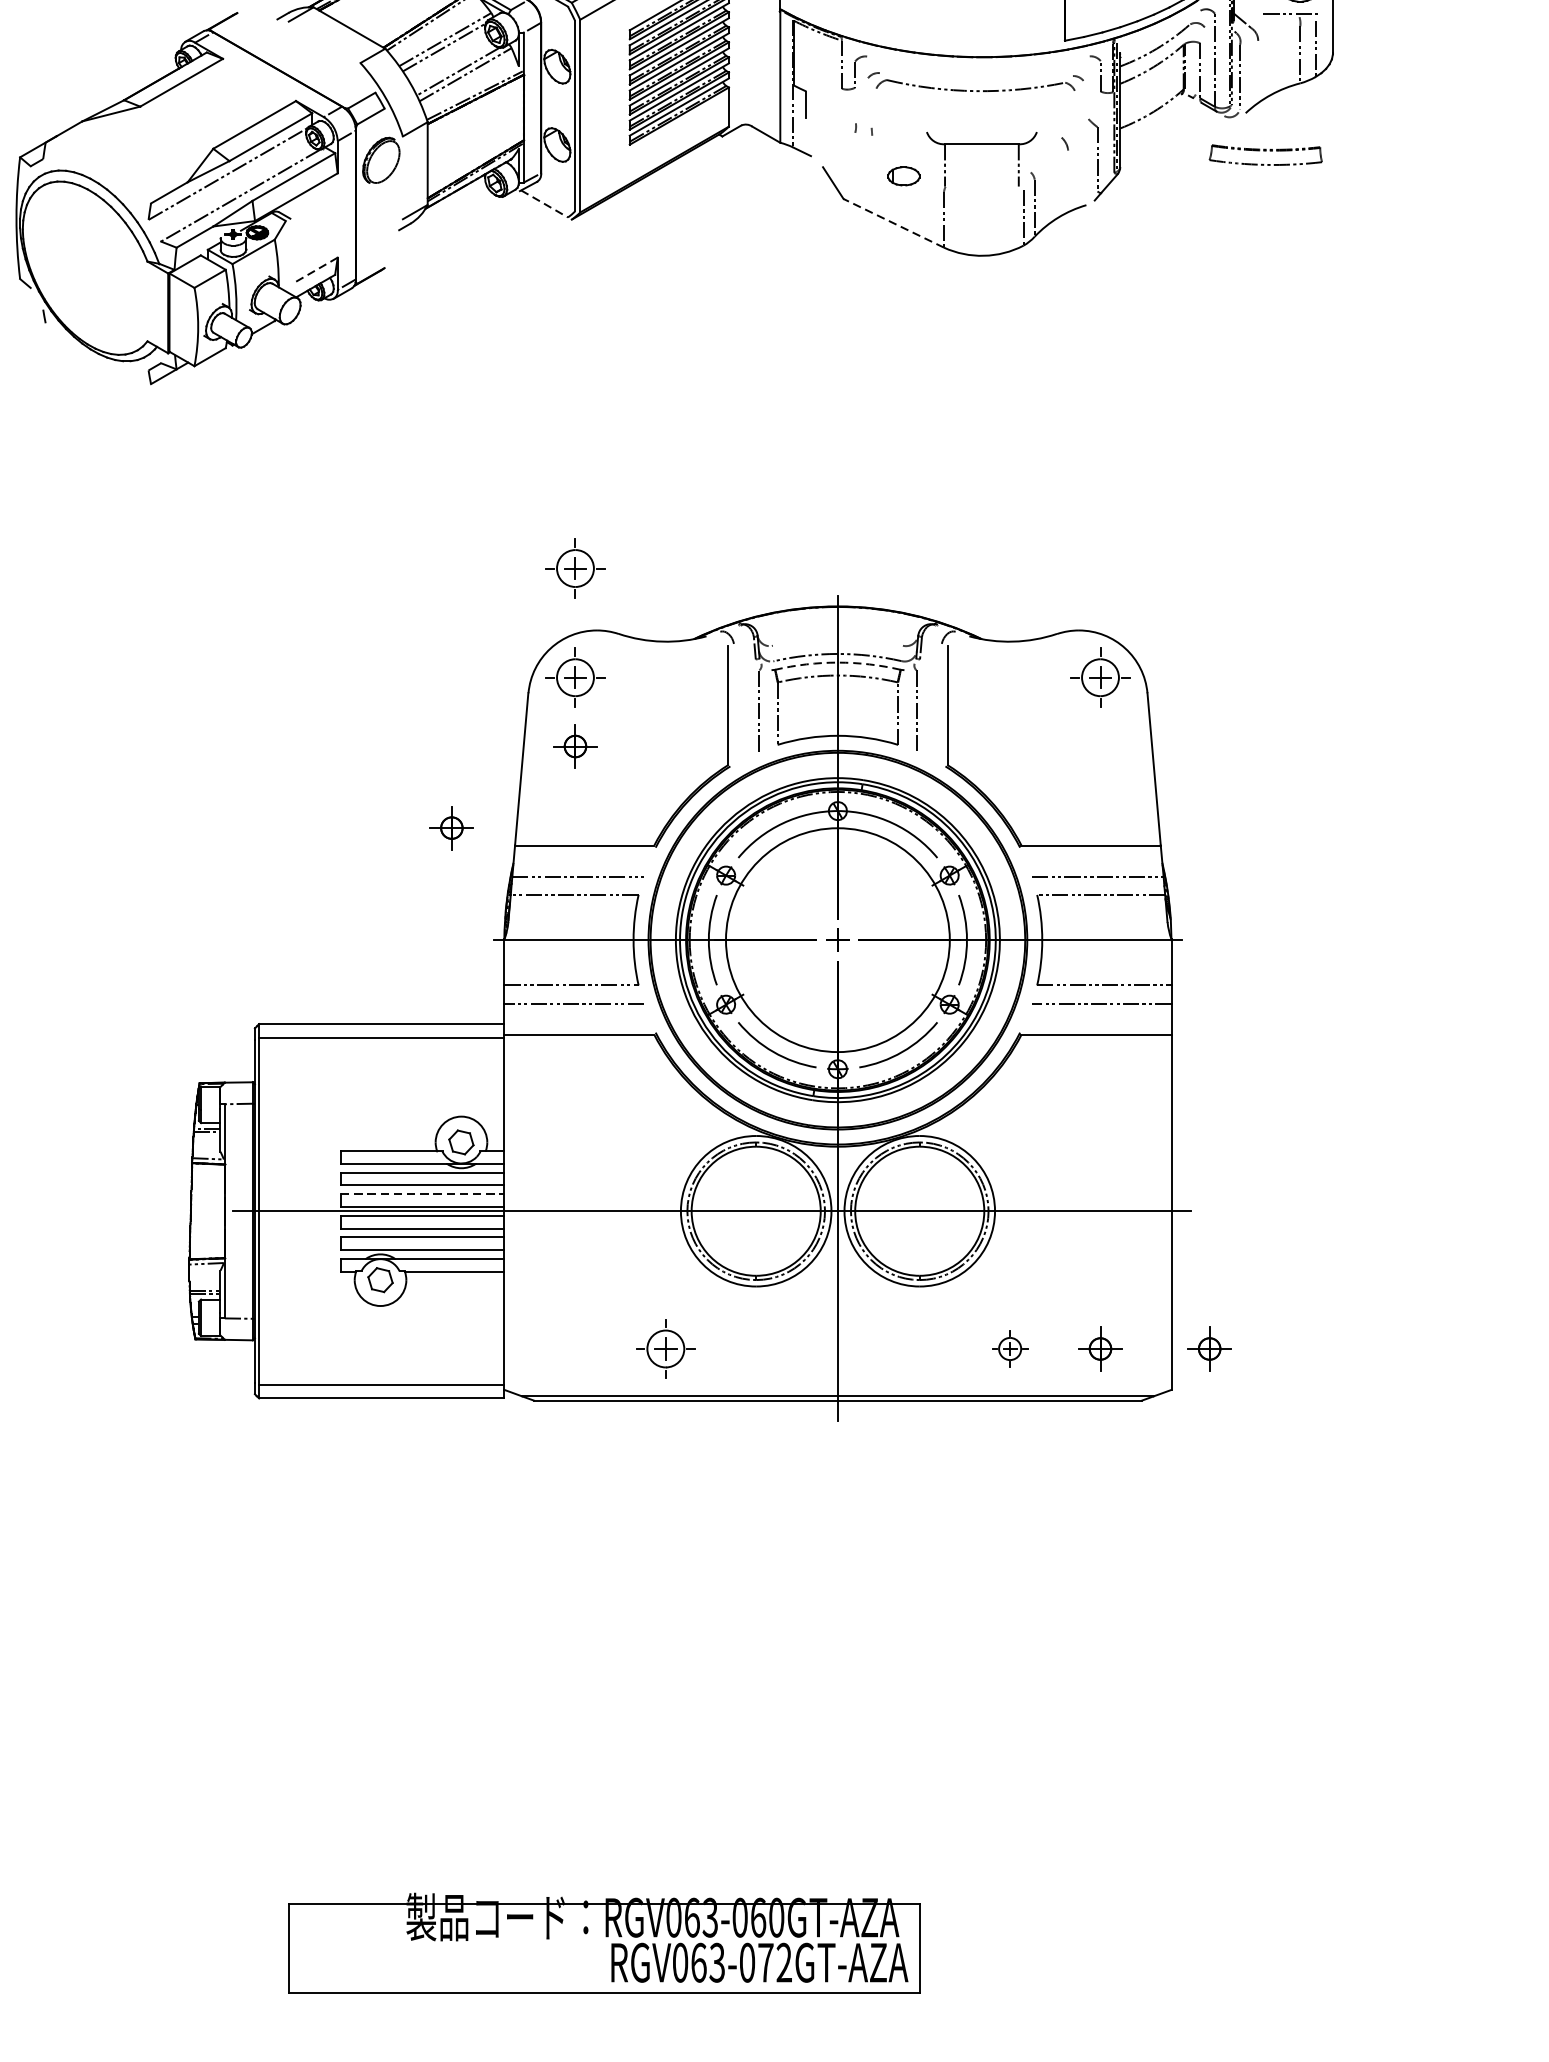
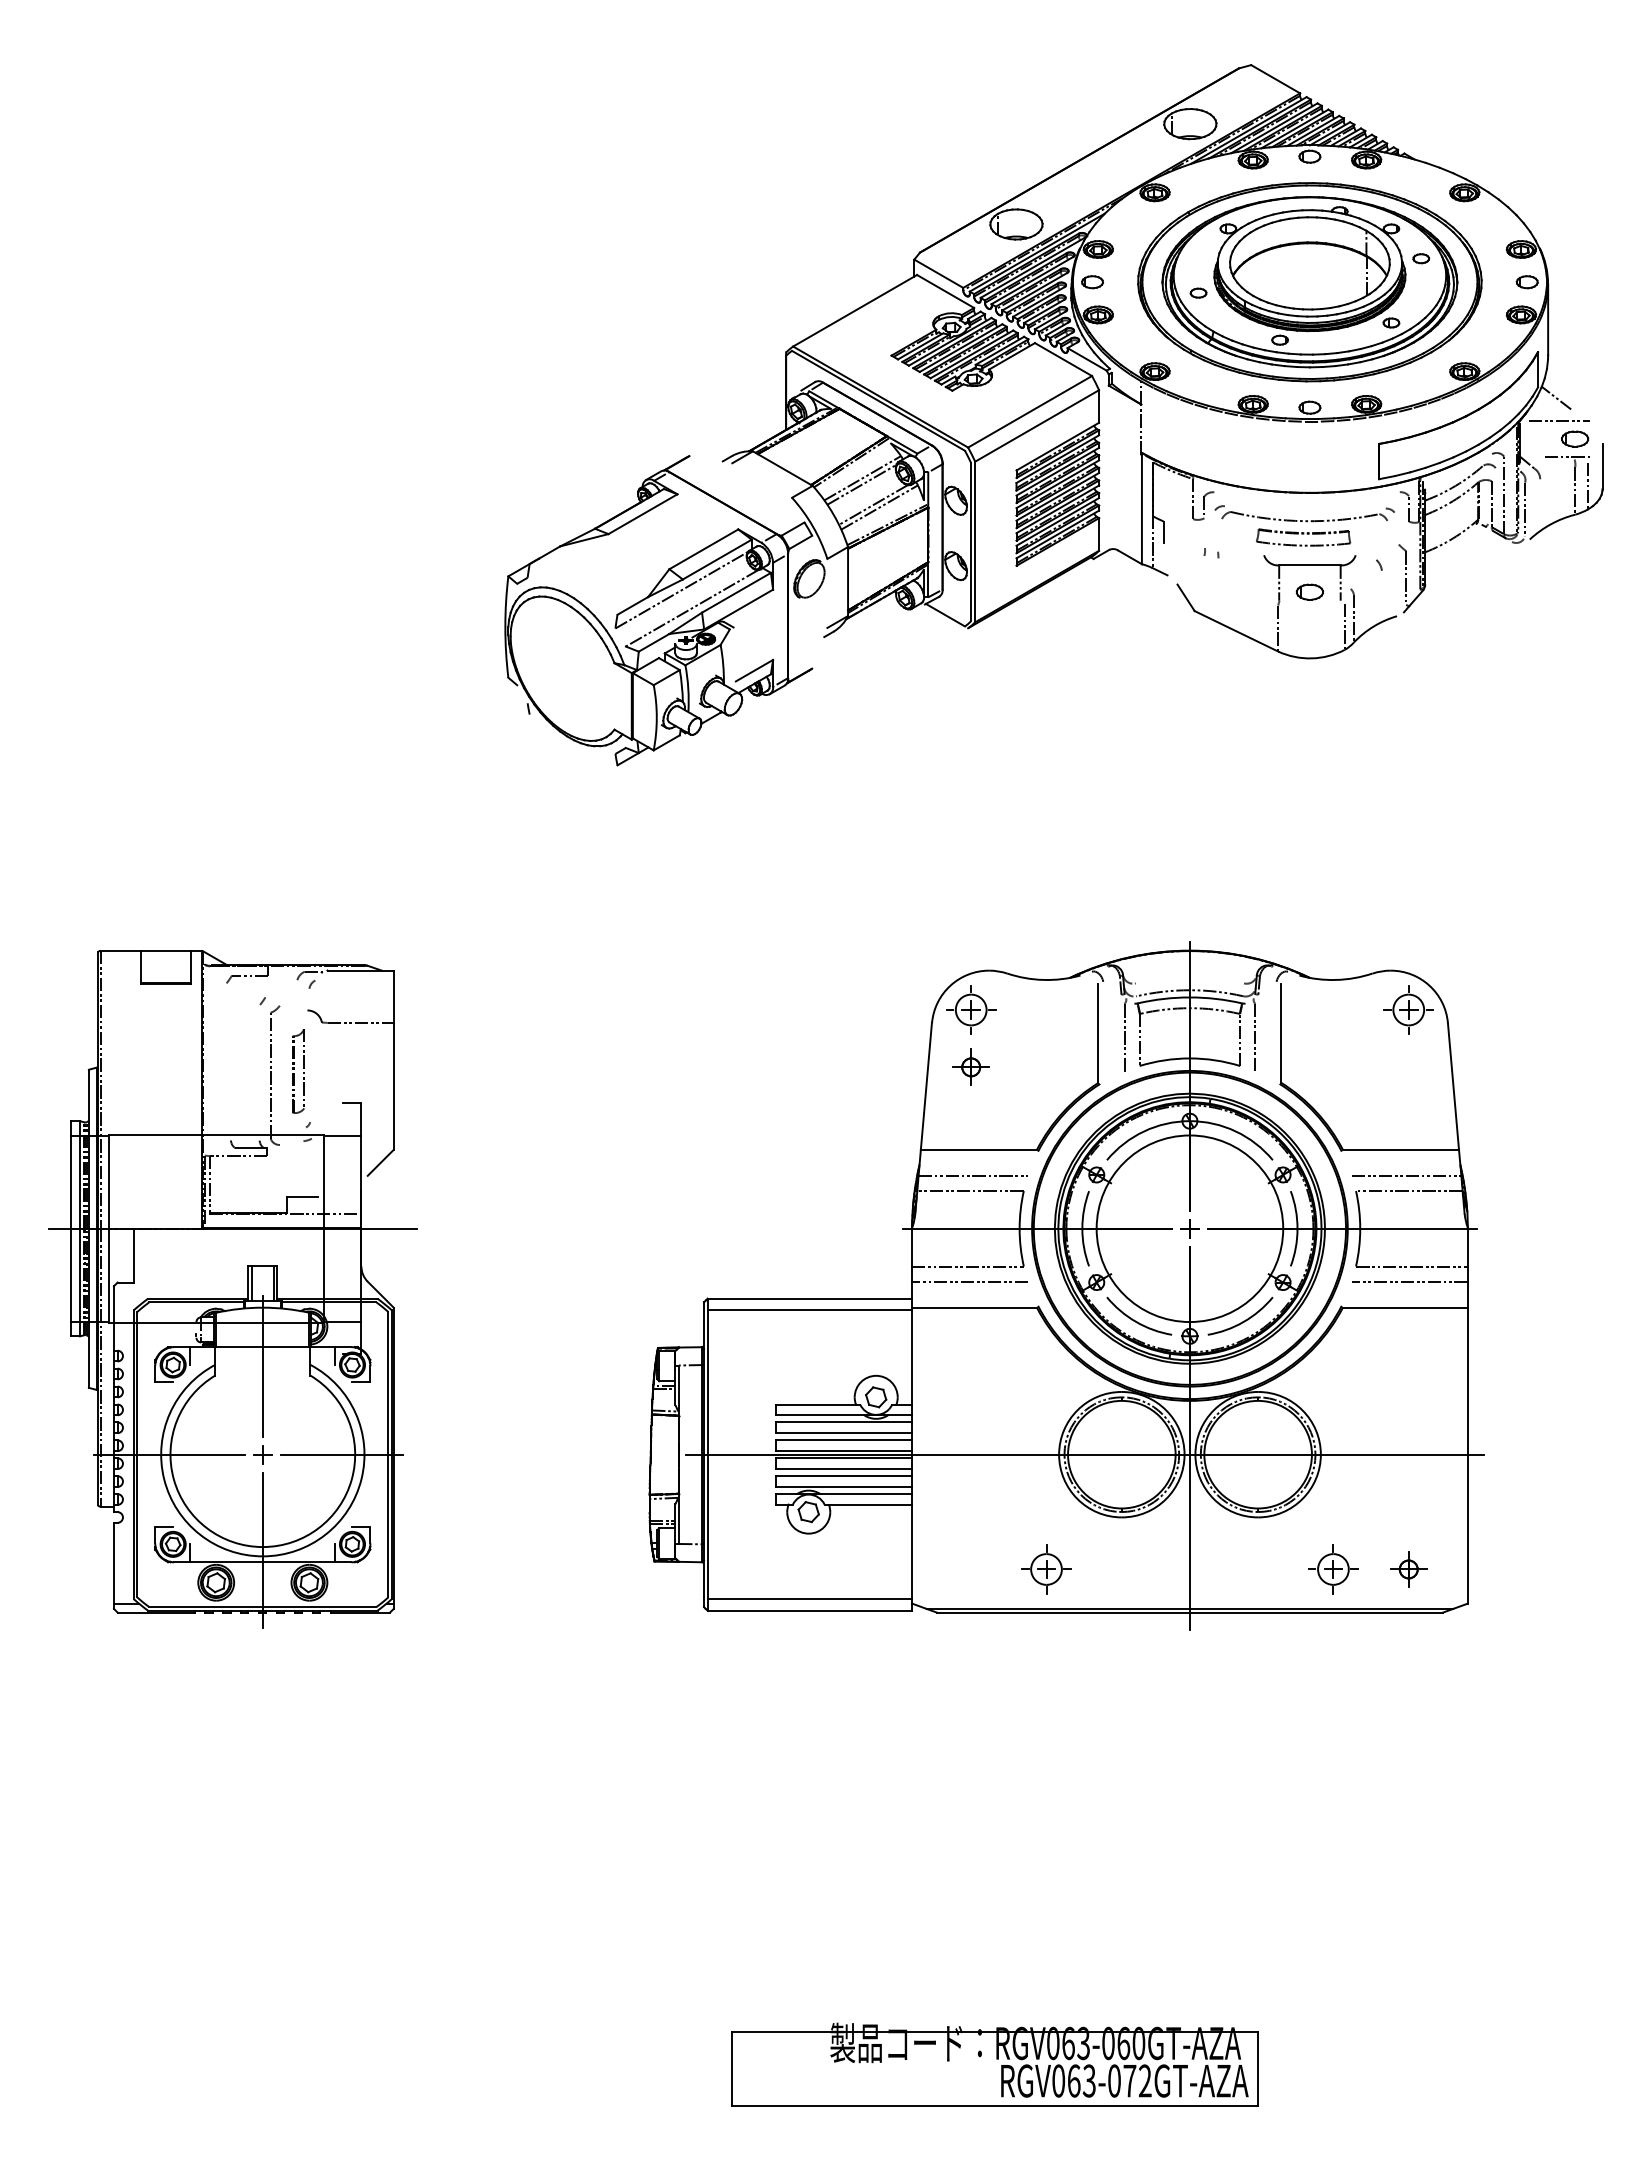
part: (1265, 155) -> (1303, 537), moved
part: (903, 175) -> (1309, 591), moved
line: (544, 204) -> (945, 615), dashed -> solid
line: (893, 223) -> (1236, 631), dashed -> solid
line: (315, 270) -> (754, 670), dashed -> solid
part: (575, 567) -> (971, 918), removed
arc: (837, 662) -> (1189, 997), dashed -> solid
part: (451, 827) -> (867, 1134), removed
line: (423, 1194) -> (844, 1440), dashed -> solid
part: (1010, 1349) -> (1333, 1569), size x1.67
part: (1209, 1349) -> (1499, 1569), removed

